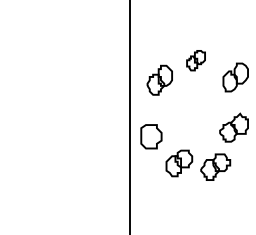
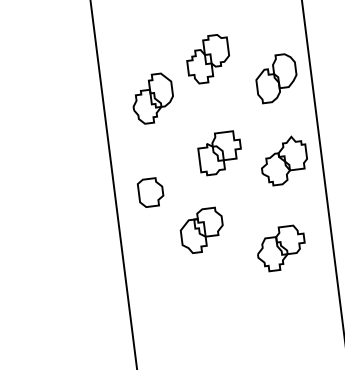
part: (195, 60) -> (207, 58), size x1.43
part: (195, 118) -> (219, 153), added
part: (151, 136) -> (150, 192), size x0.71
part: (215, 166) -> (280, 247), moved

